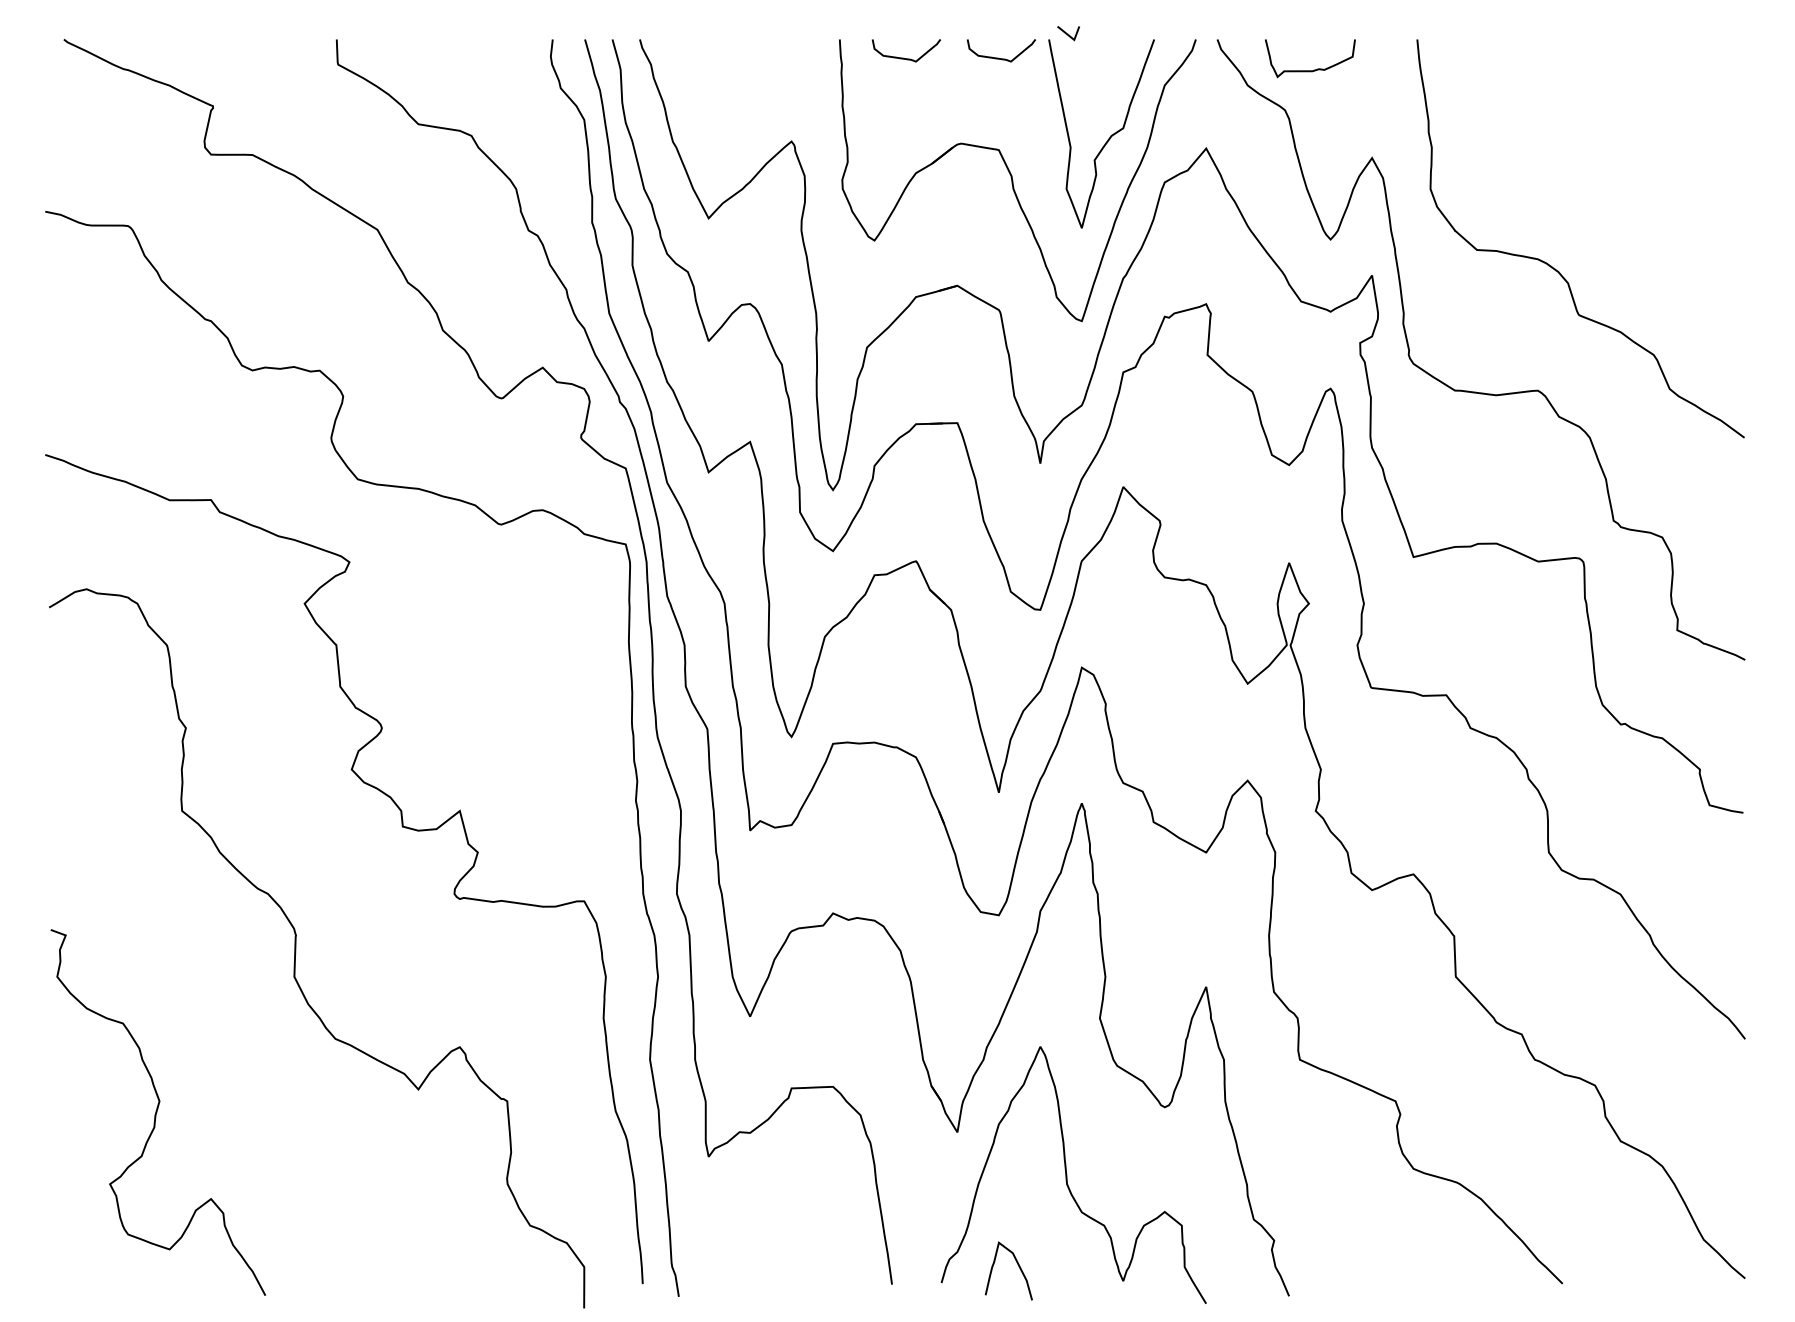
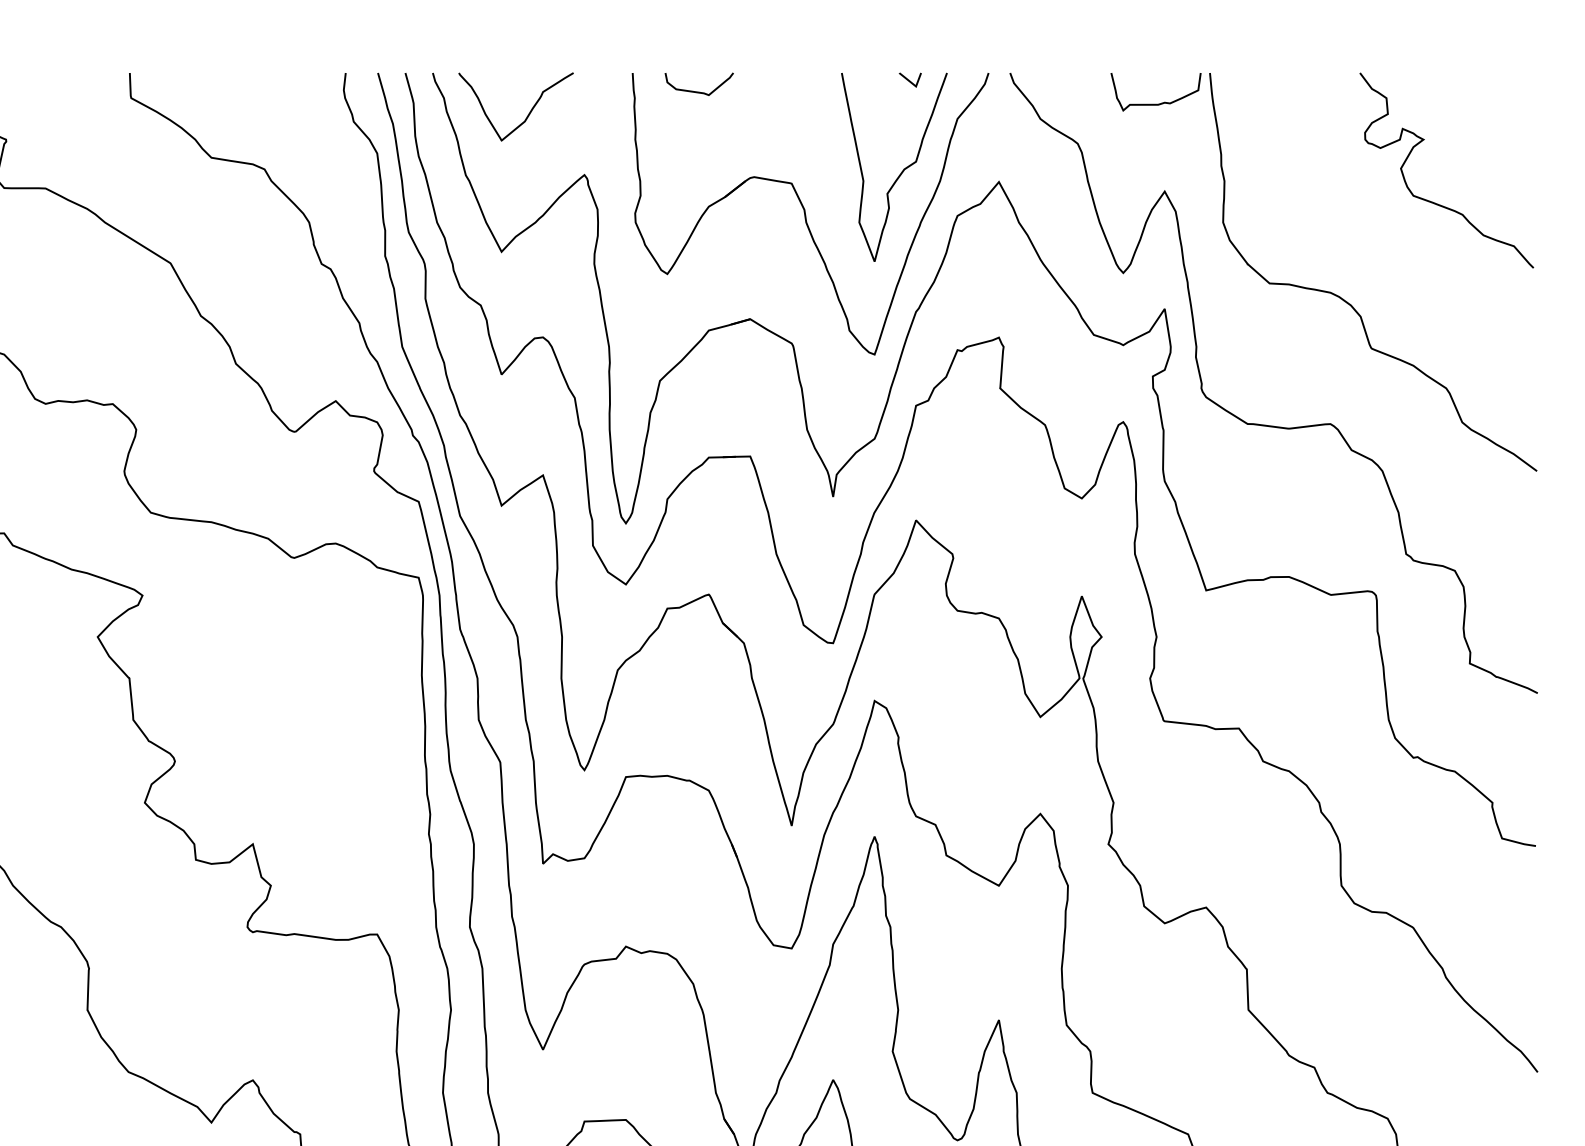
line: (1067, 33) -> (909, 80), moved
curve: (998, 57) -> (791, 91), removed
curve: (1314, 69) -> (1160, 103), moved
curve: (734, 81) -> (527, 115), added
curve: (1644, 169) -> (1437, 202), added

